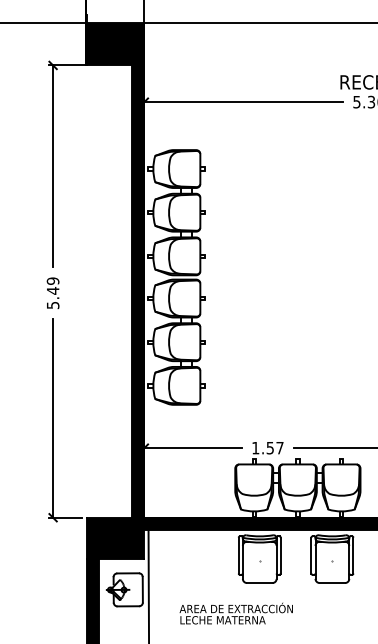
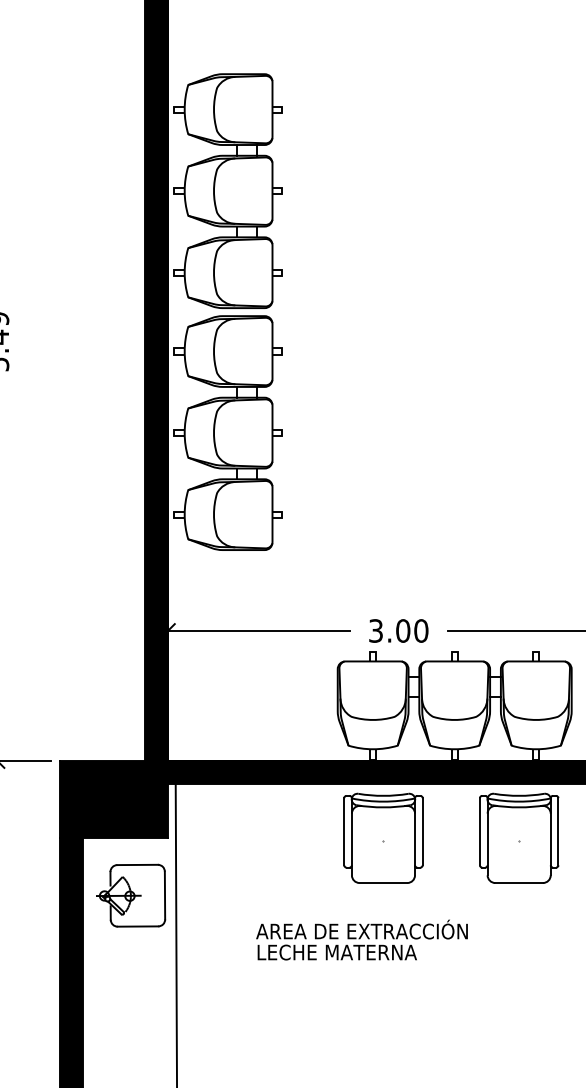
text: (267, 447) -> (397, 629), 1.57 -> 3.00
text: (235, 613) -> (360, 939), moved

